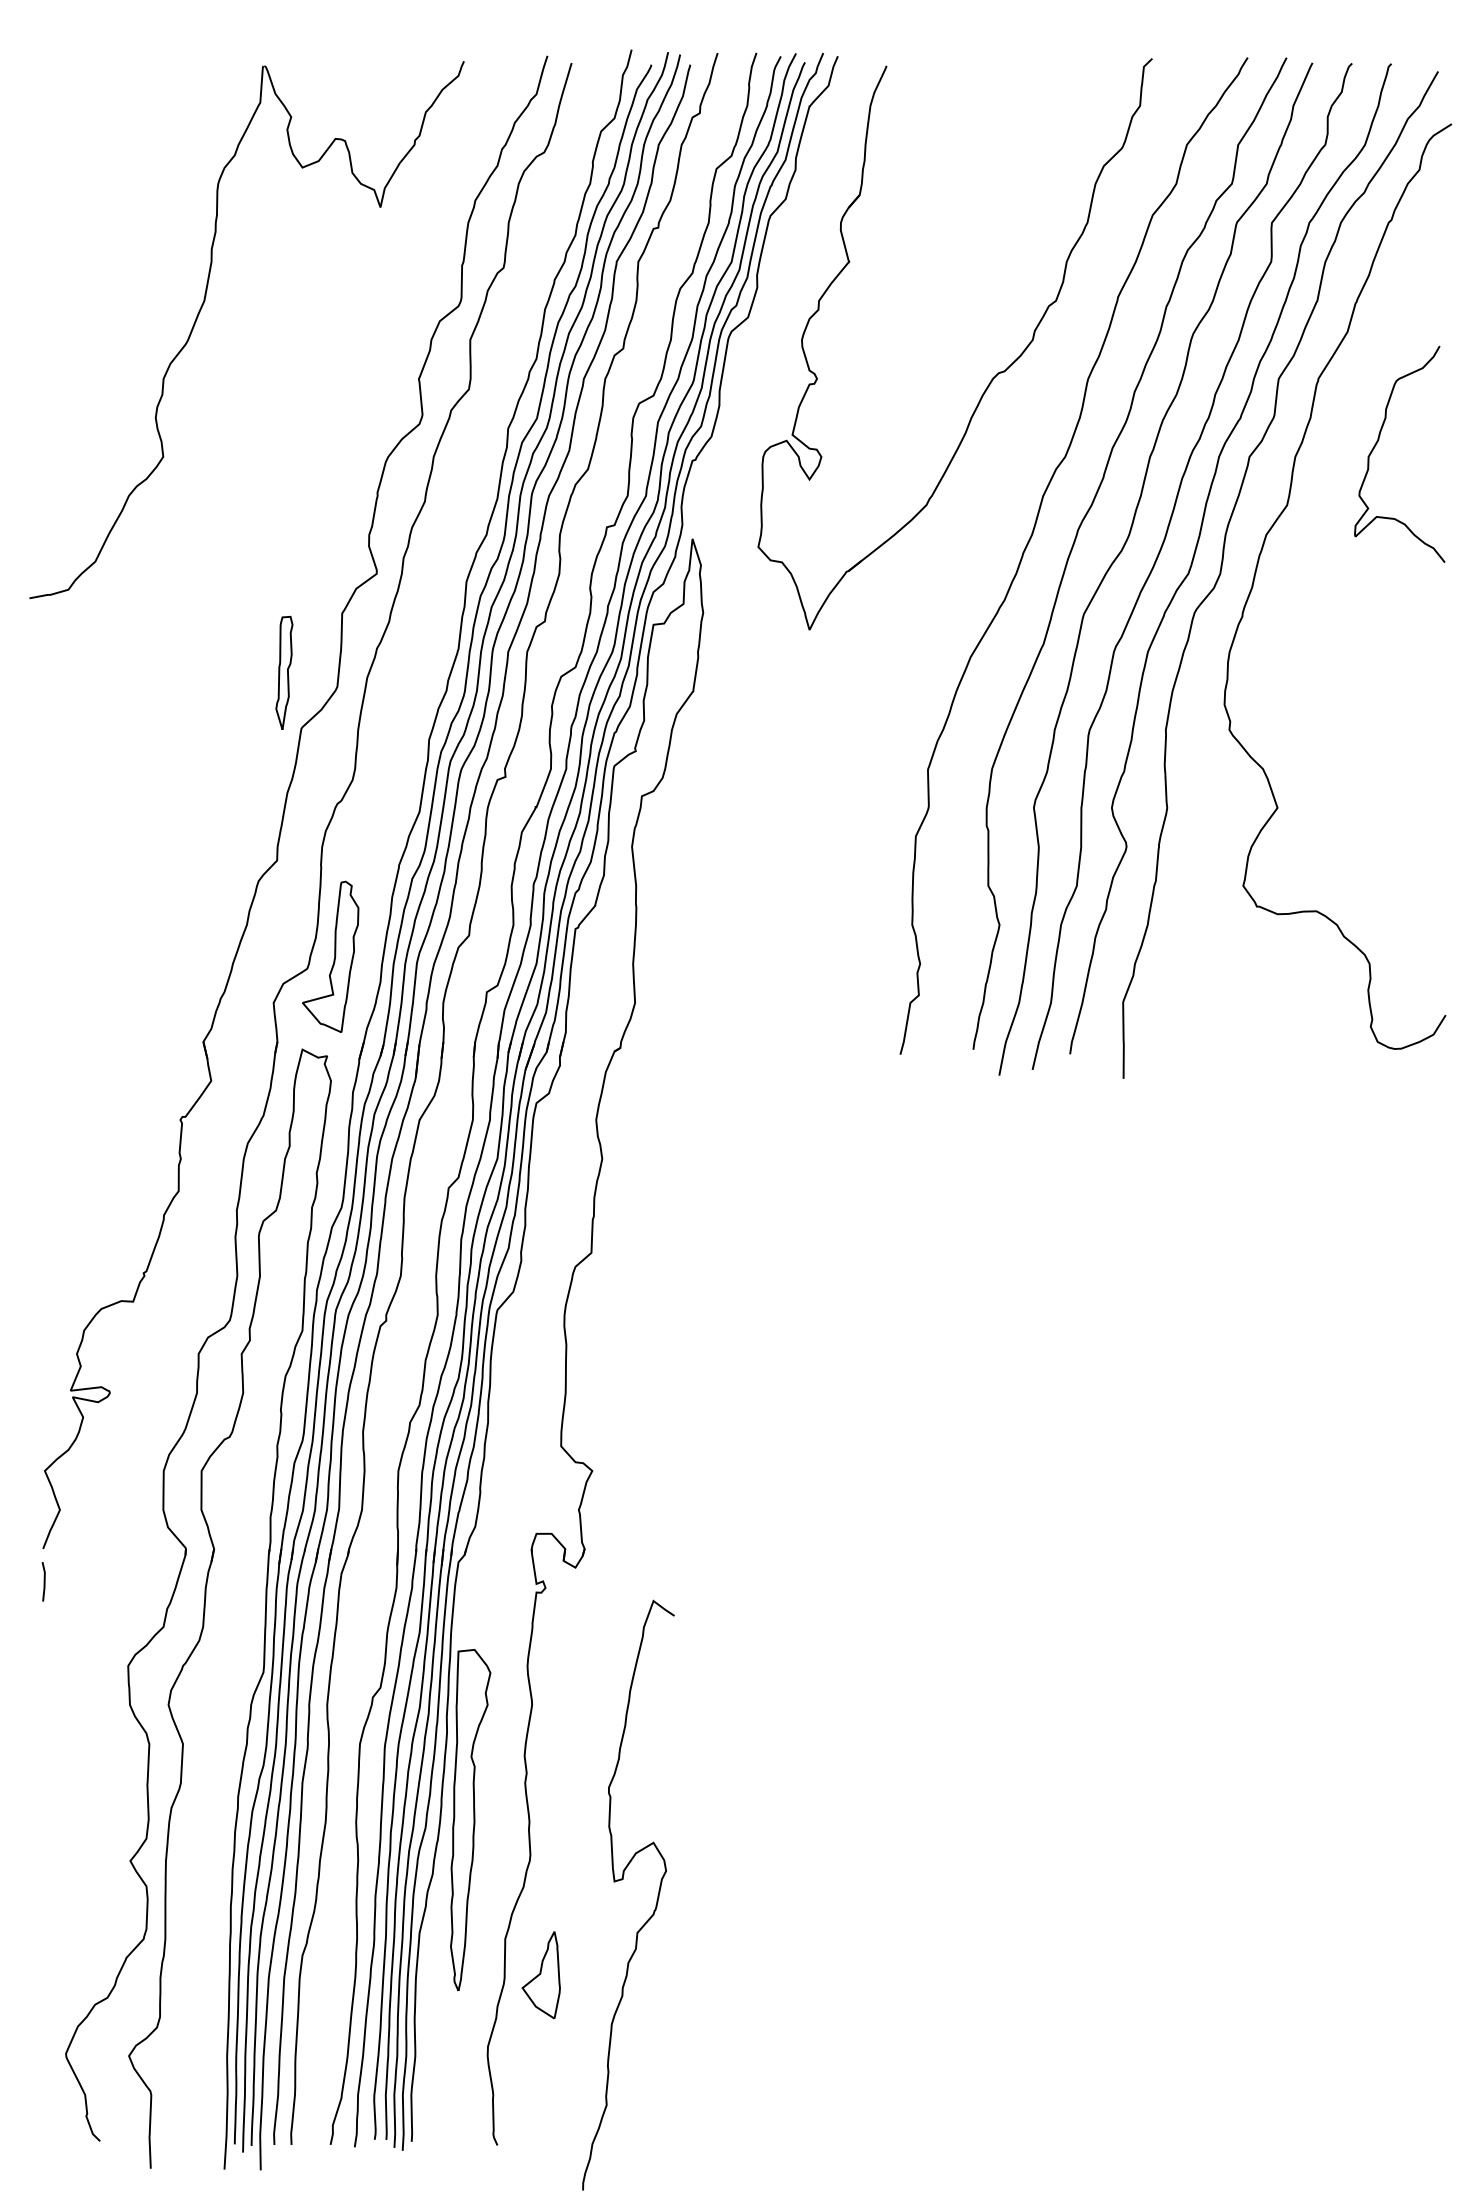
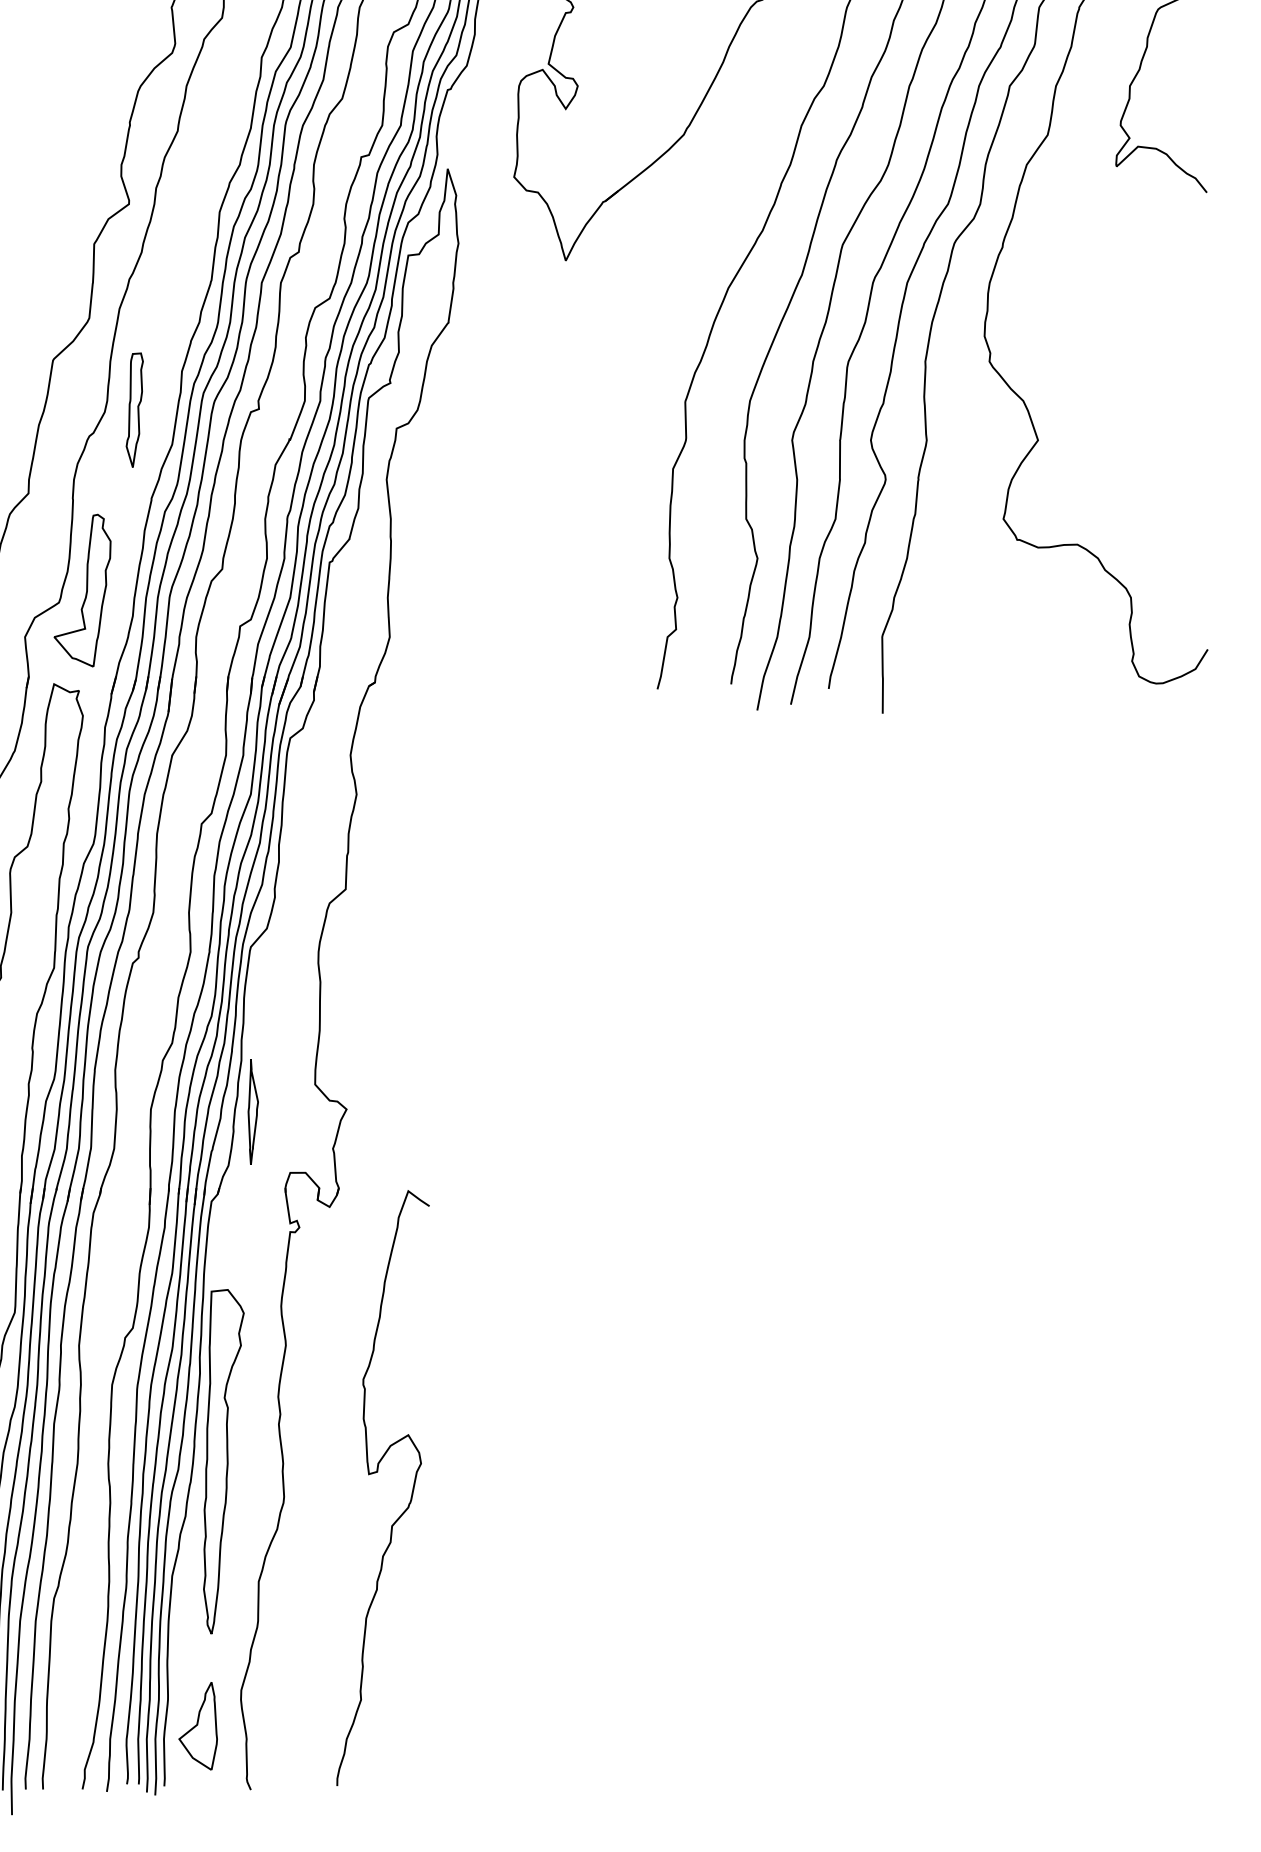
part: (284, 672) -> (134, 409), moved
part: (499, 1473) -> (252, 1111), added
curve: (622, 1880) -> (377, 1473), moved
part: (540, 1975) -> (197, 1726), moved

